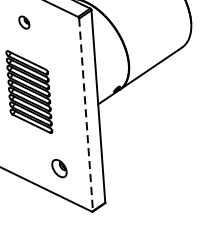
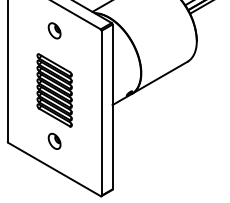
part: (24, 22) -> (54, 30), size x1.43
line: (85, 115) -> (101, 113), dashed -> solid
part: (59, 167) -> (54, 140), moved

